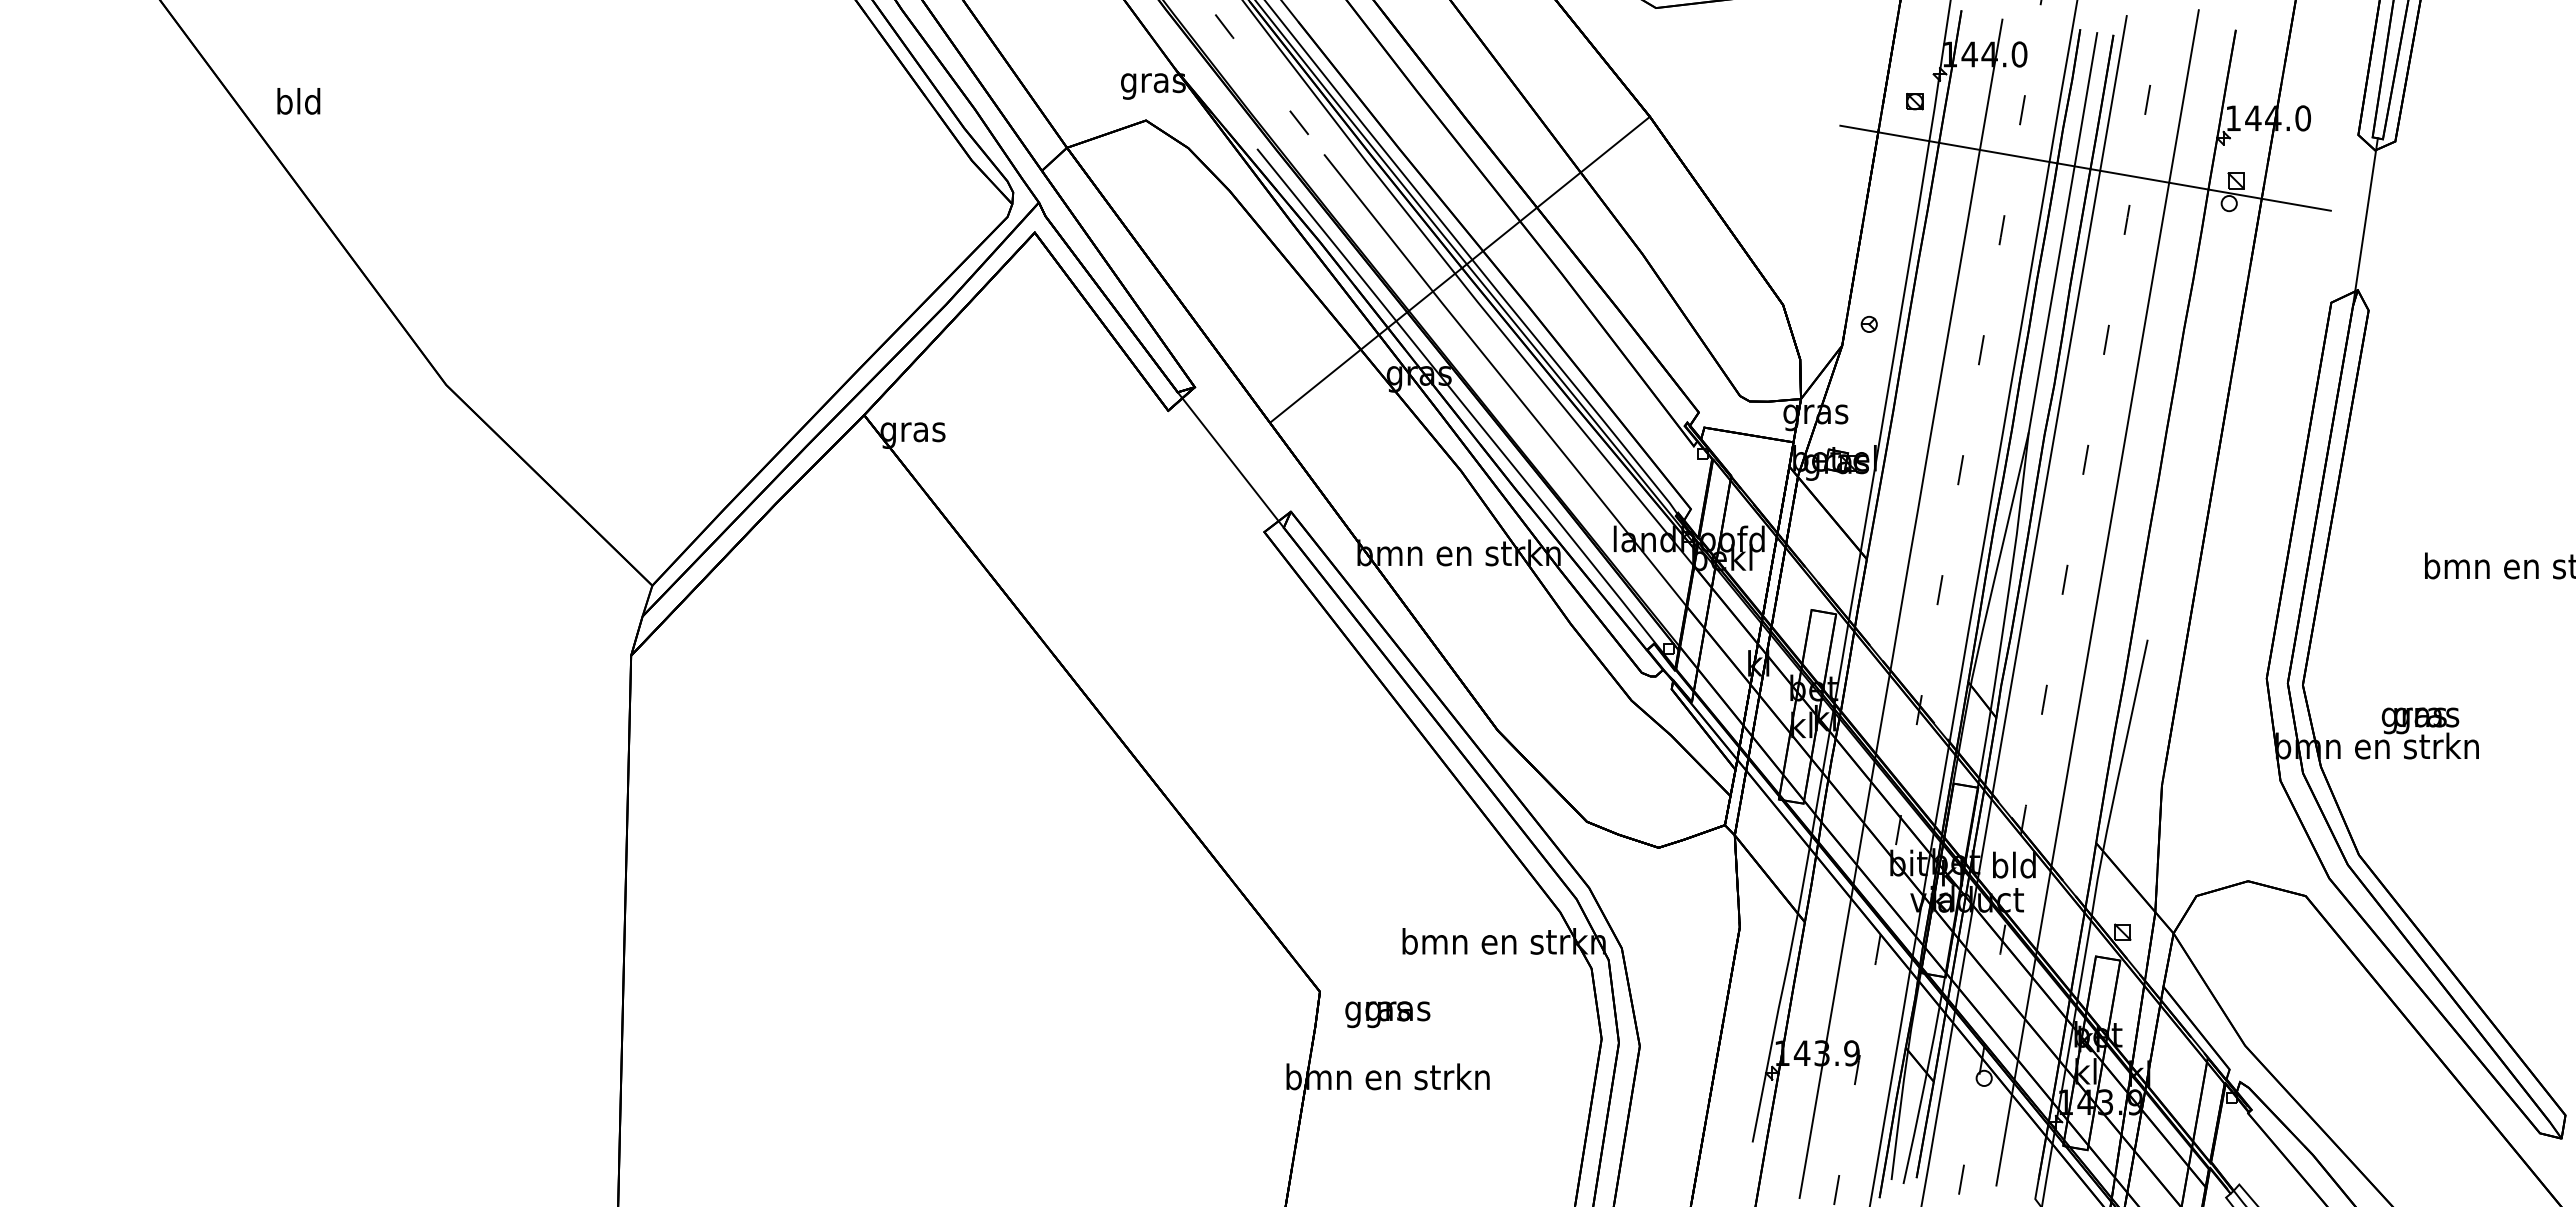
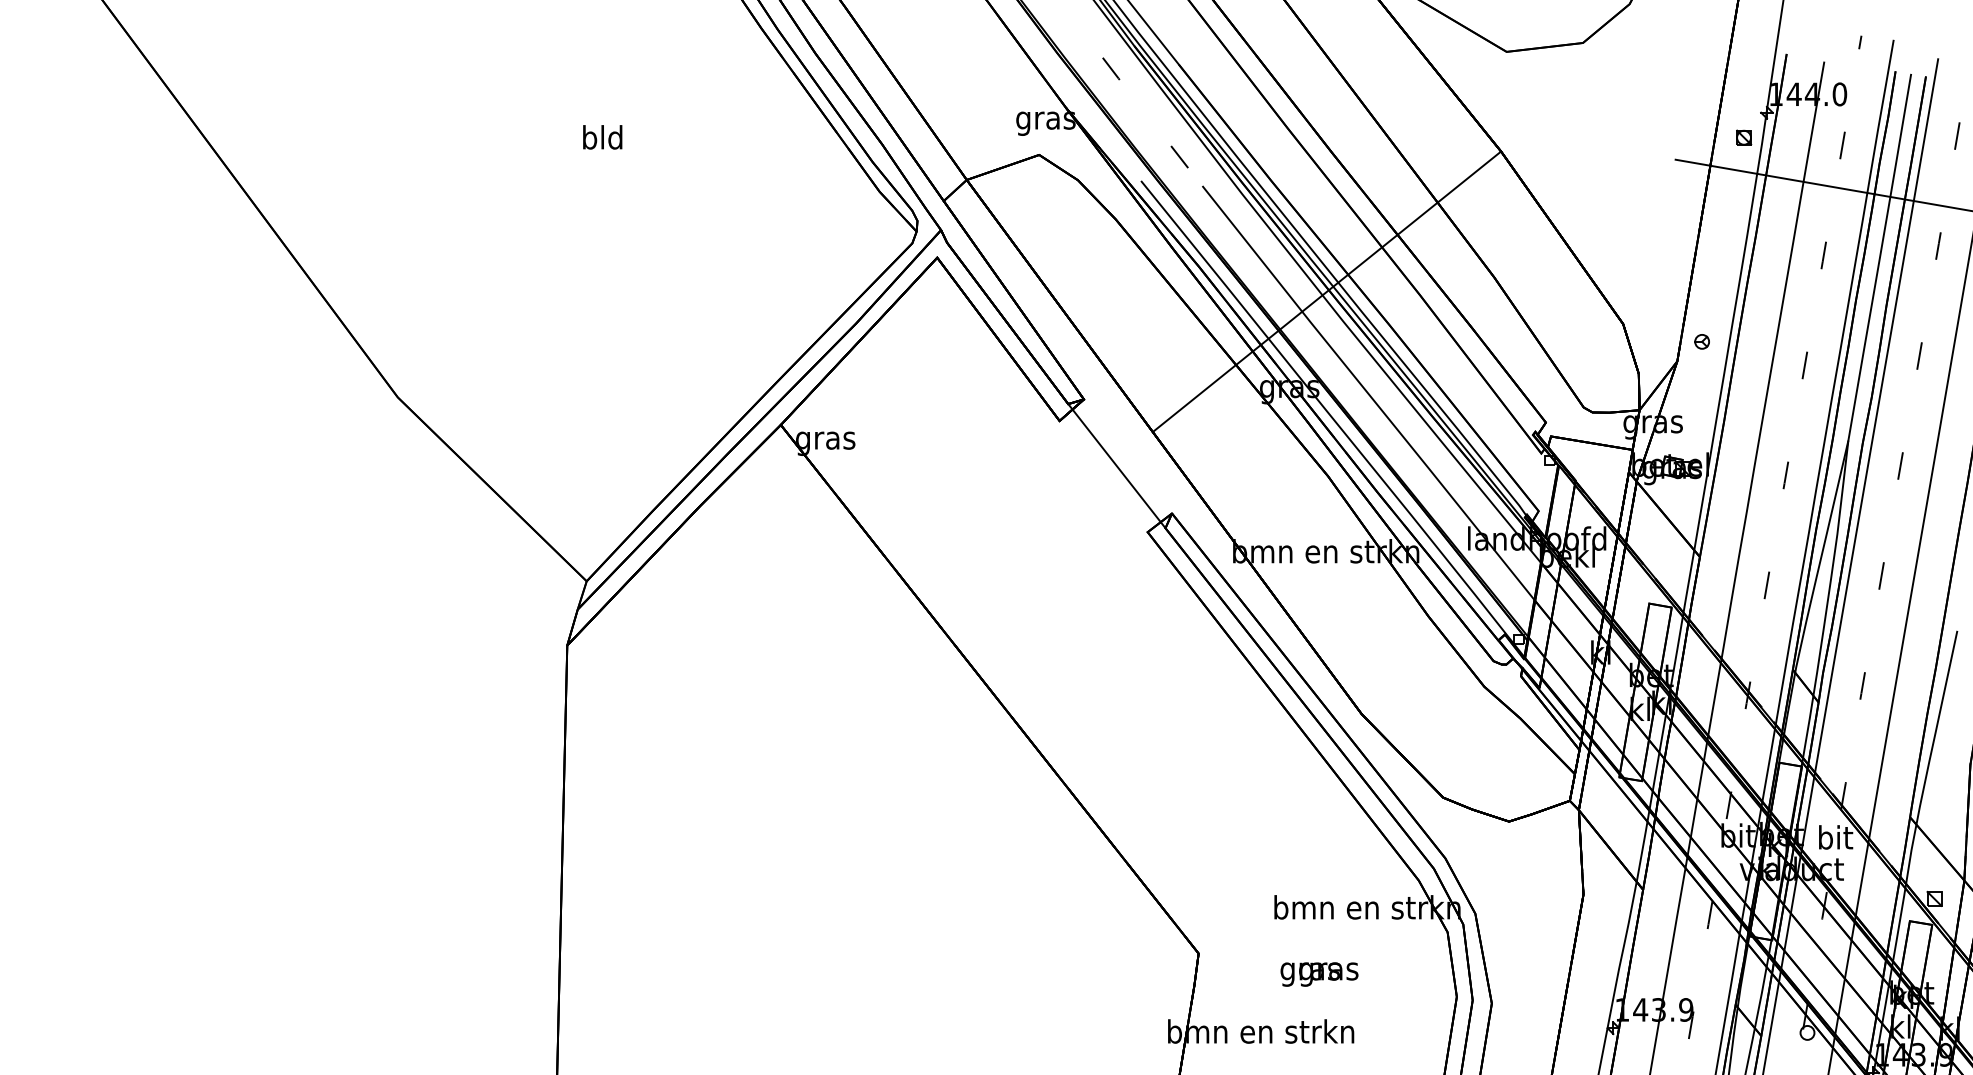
text: (298, 101) -> (602, 137), moved
text: (2014, 864) -> (1835, 836), bld -> bit
text: (1387, 1014) -> (1319, 974), moved

